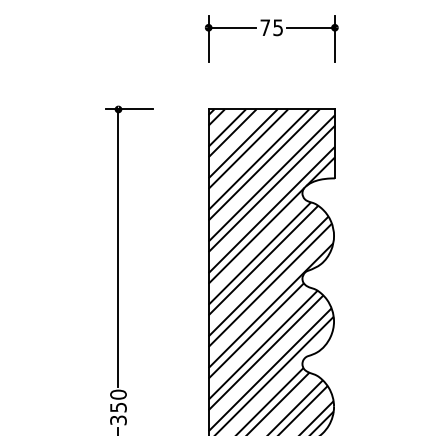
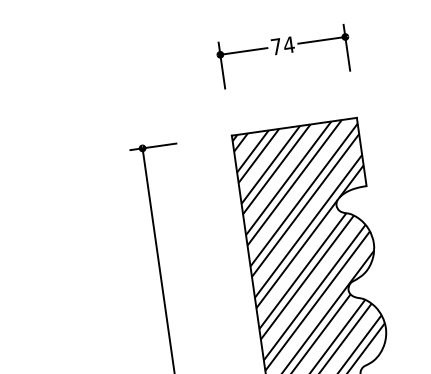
text: (277, 27) -> (288, 44), 75 -> 74

